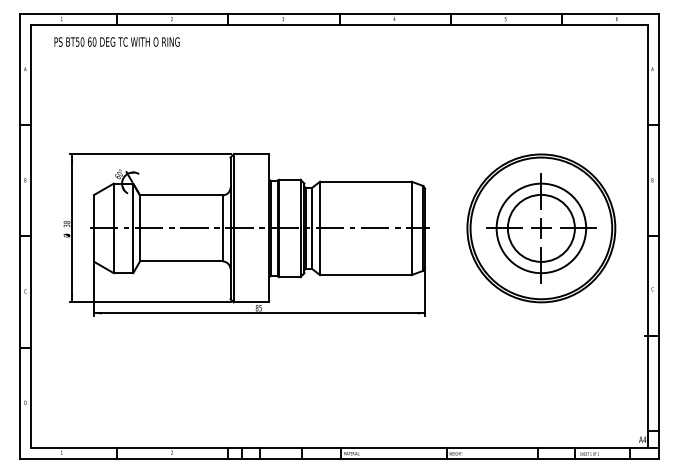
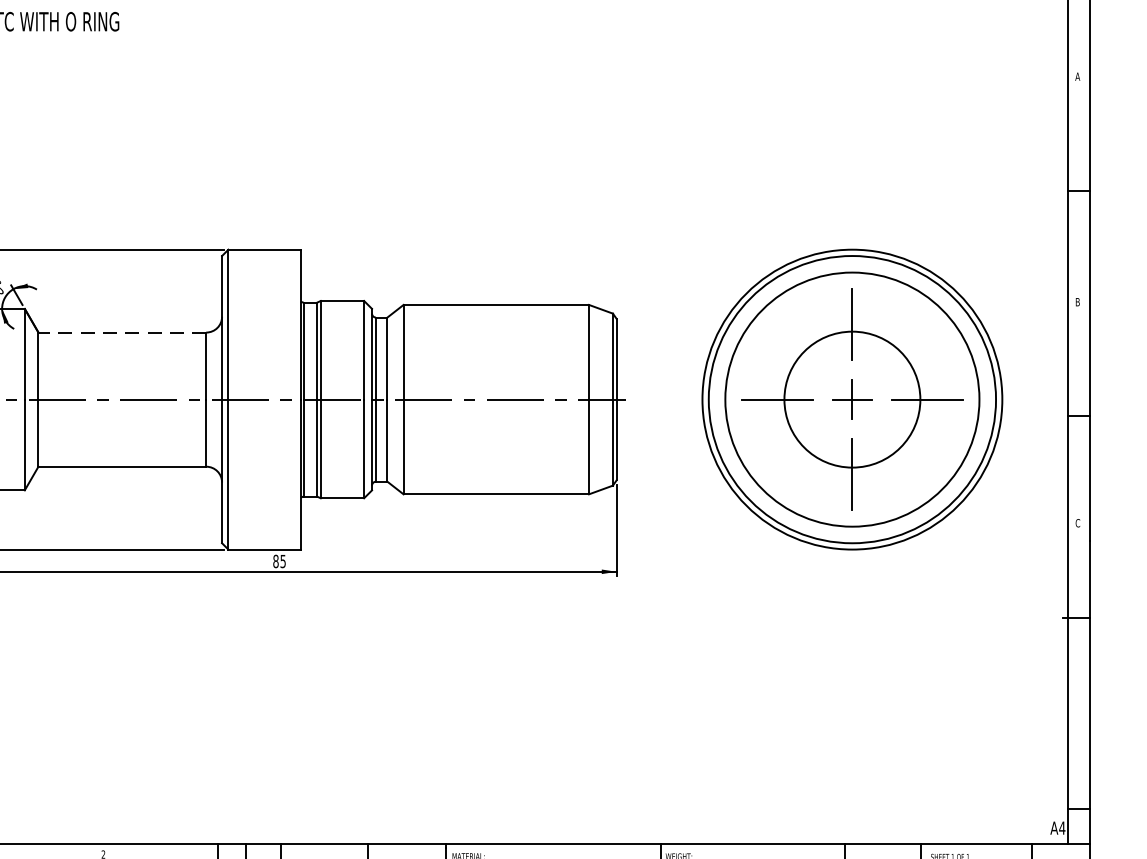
line: (180, 195) -> (120, 332), solid -> dashed
circle: (541, 228) -> (852, 399), size x1.4

